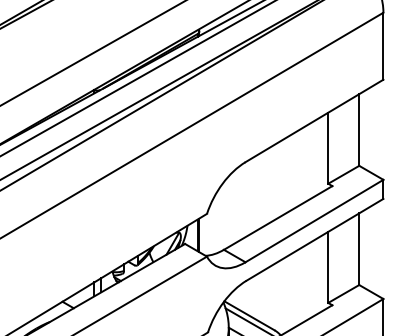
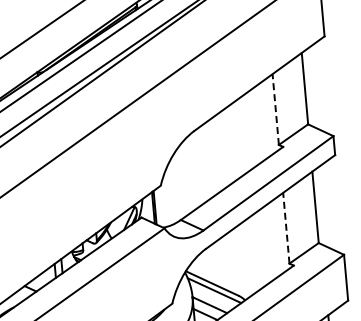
line: (328, 148) -> (275, 109), solid -> dashed
line: (328, 267) -> (286, 228), solid -> dashed

